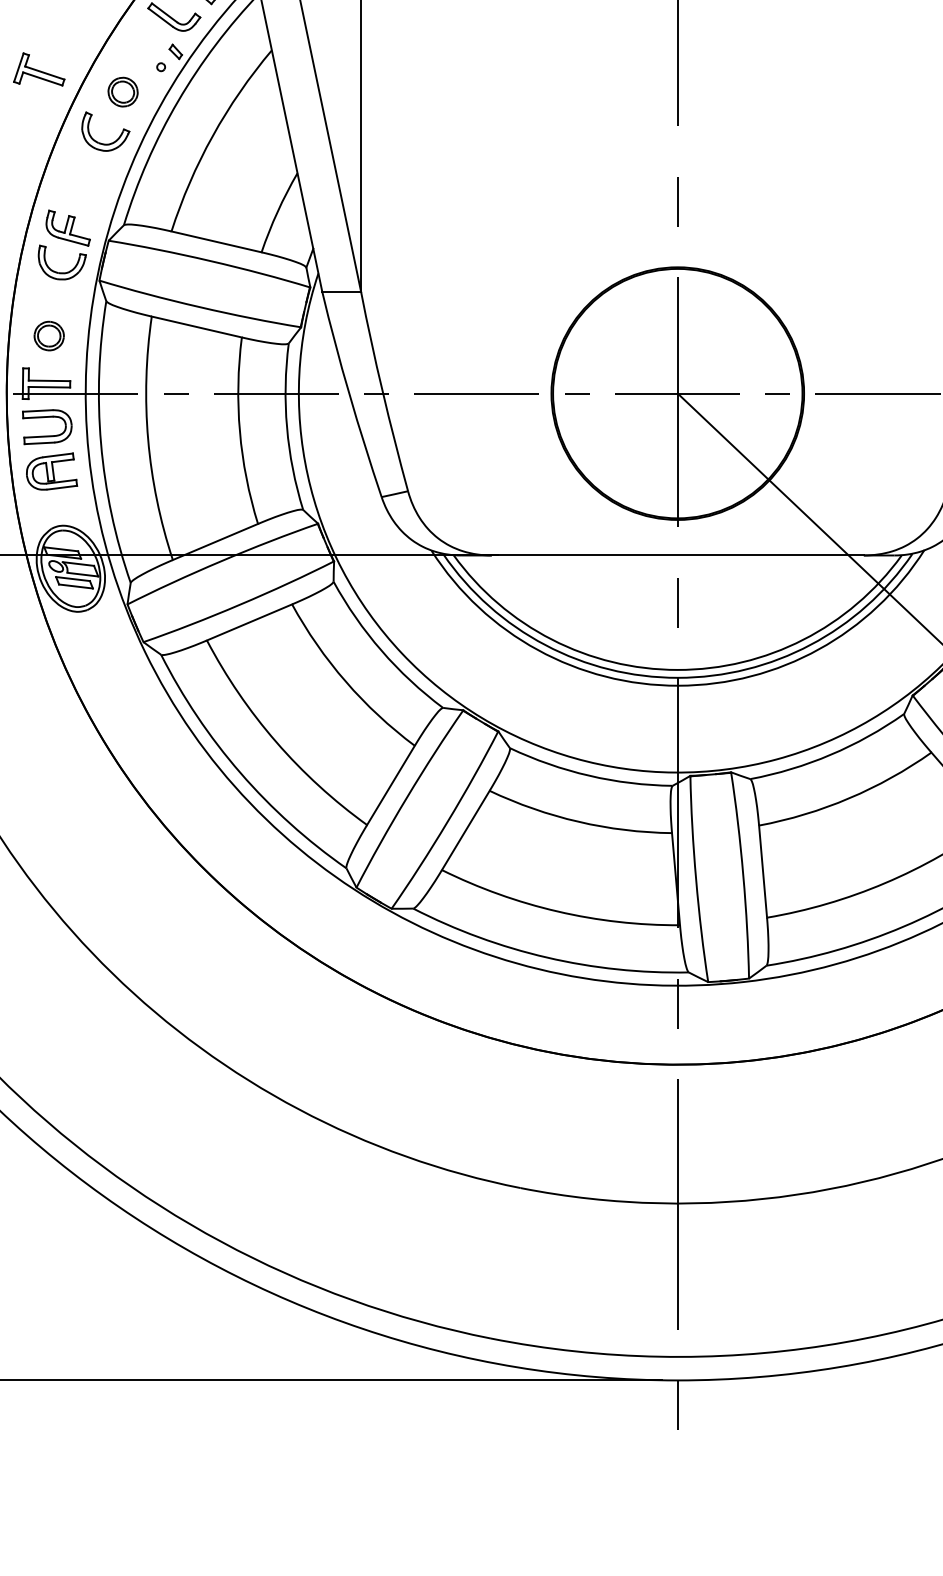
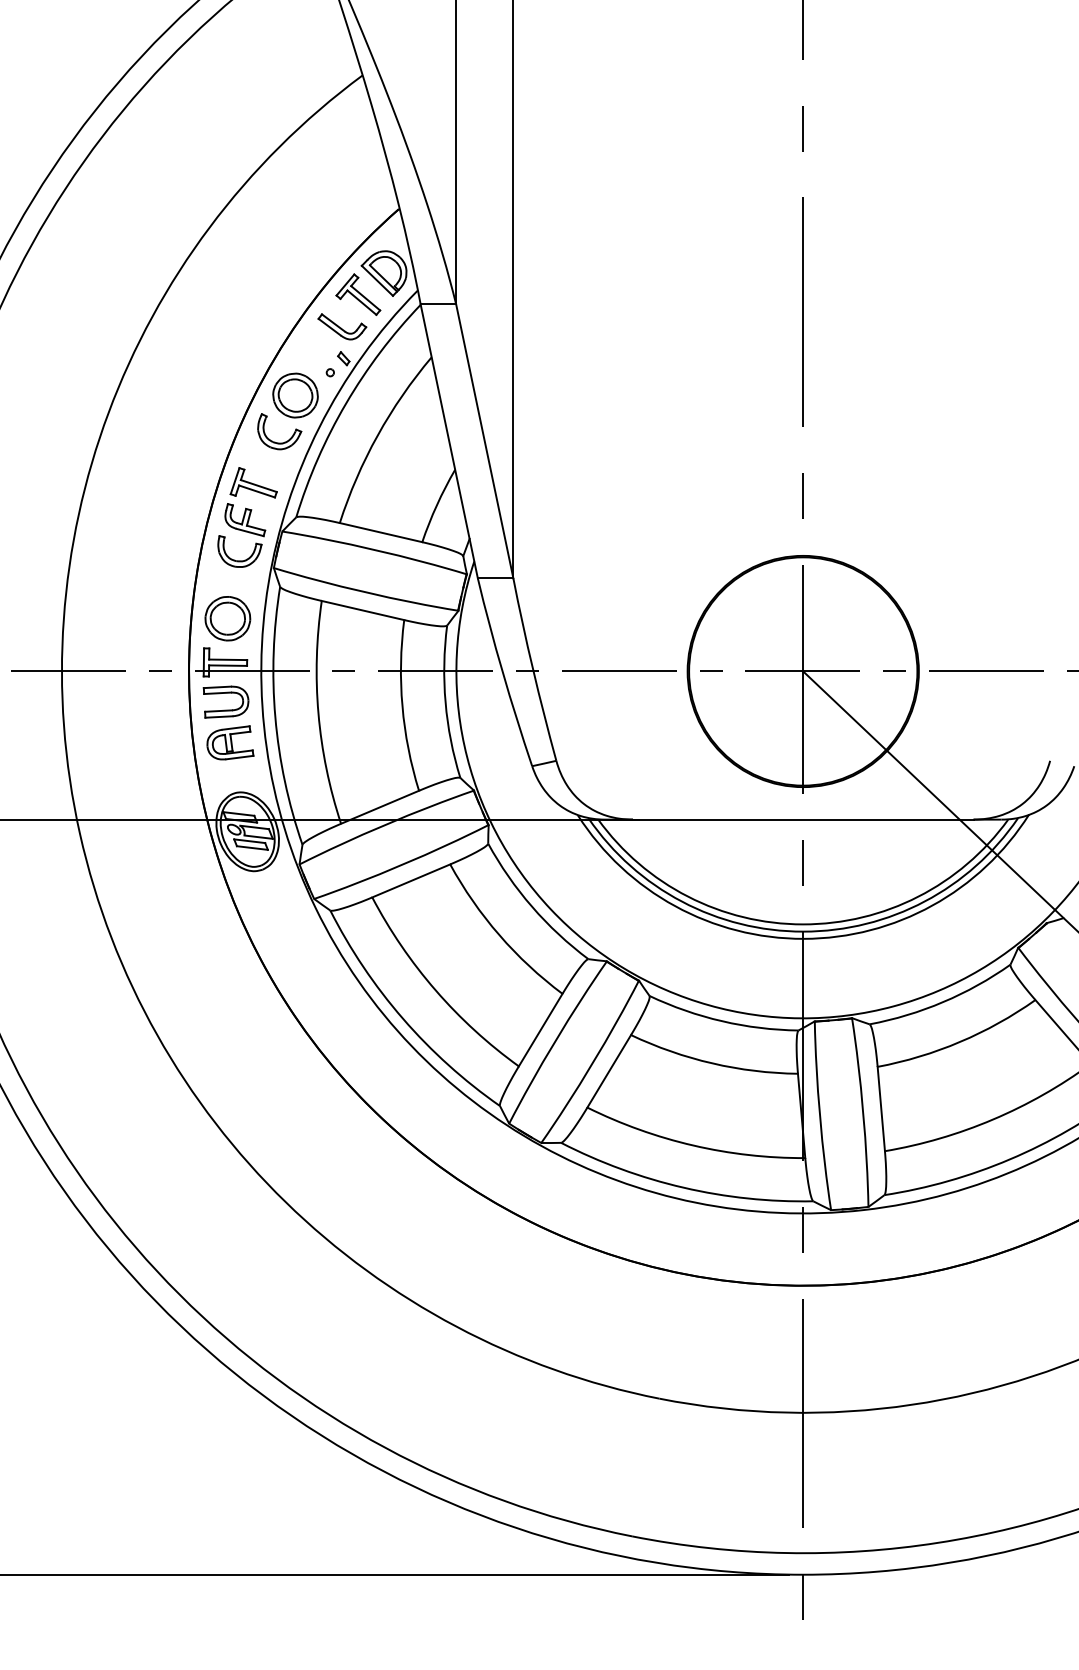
part: (38, 69) -> (253, 482), moved
part: (123, 92) -> (295, 395), size x1.67
part: (48, 335) -> (227, 618), size x1.67

